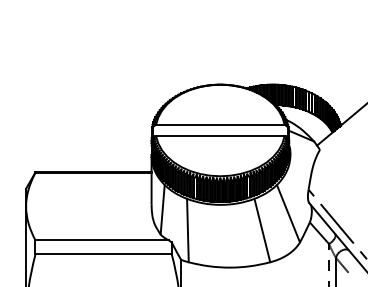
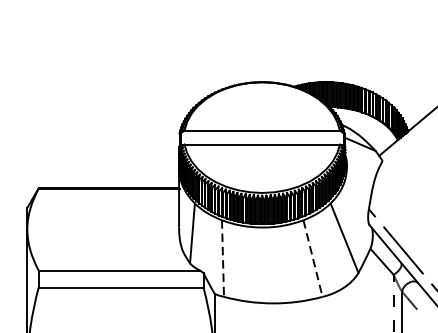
line: (187, 230) -> (222, 258), solid -> dashed
line: (262, 230) -> (313, 258), solid -> dashed

